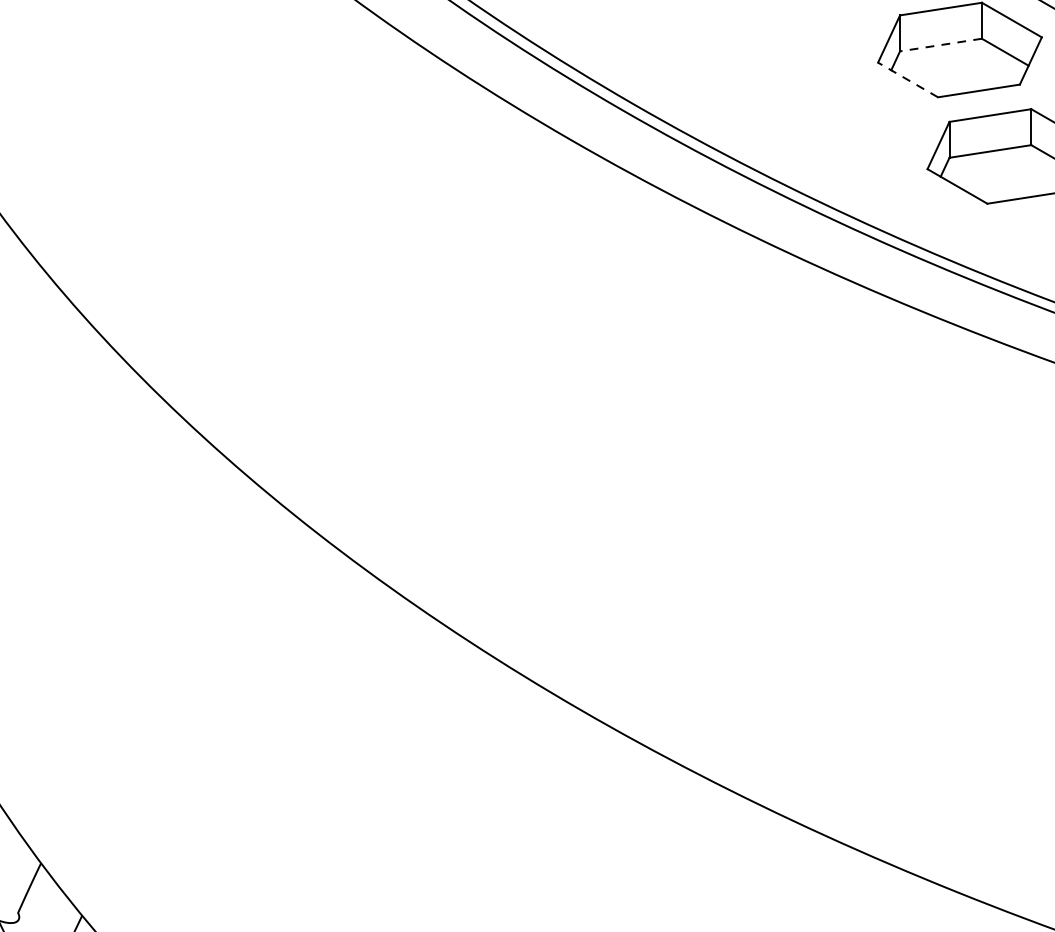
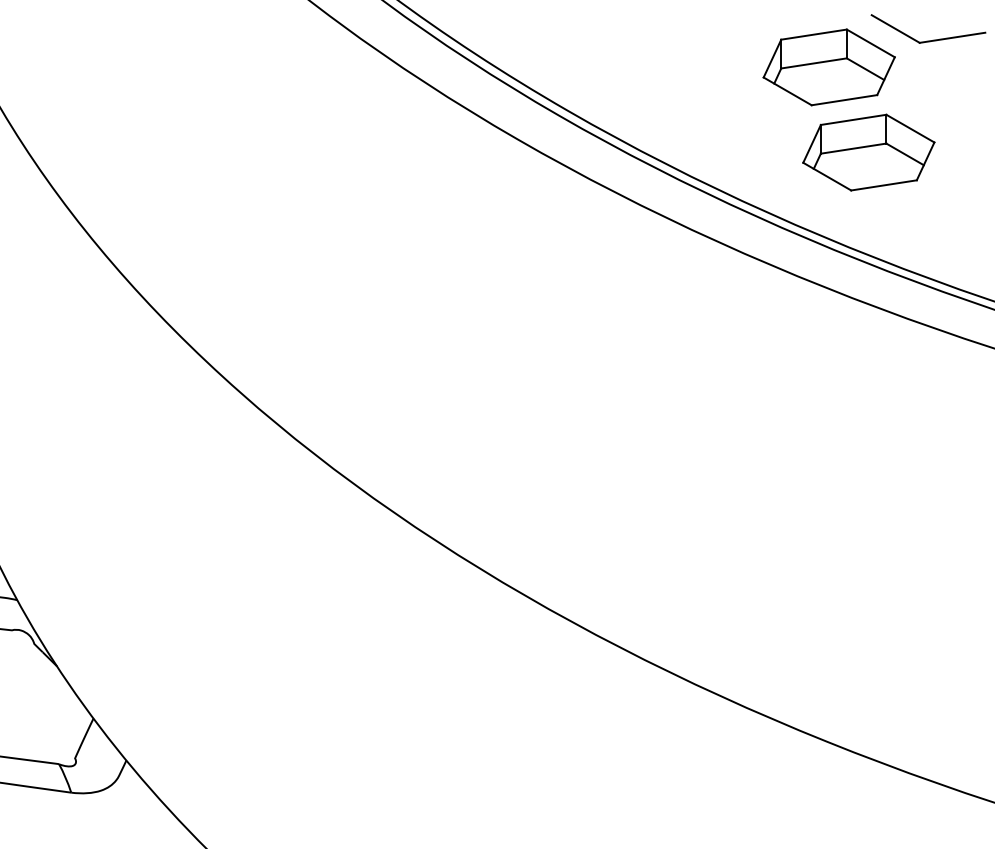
line: (940, 45) -> (813, 63), dashed -> solid
line: (907, 80) -> (787, 91), dashed -> solid

